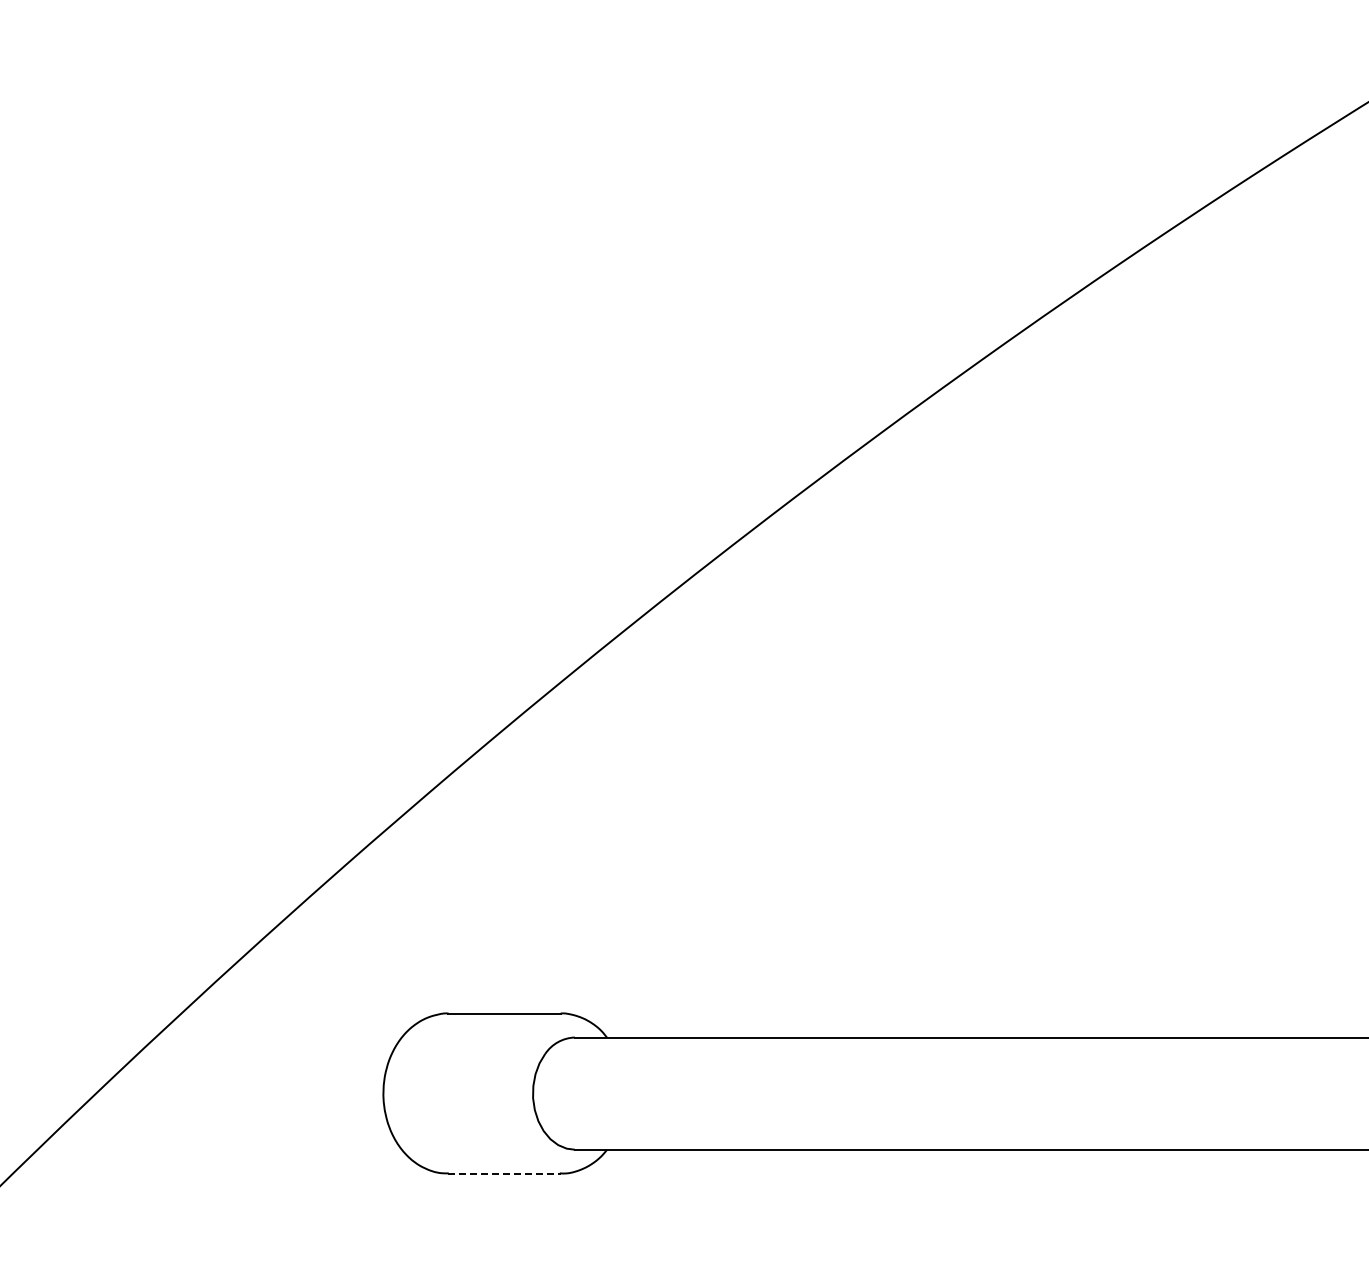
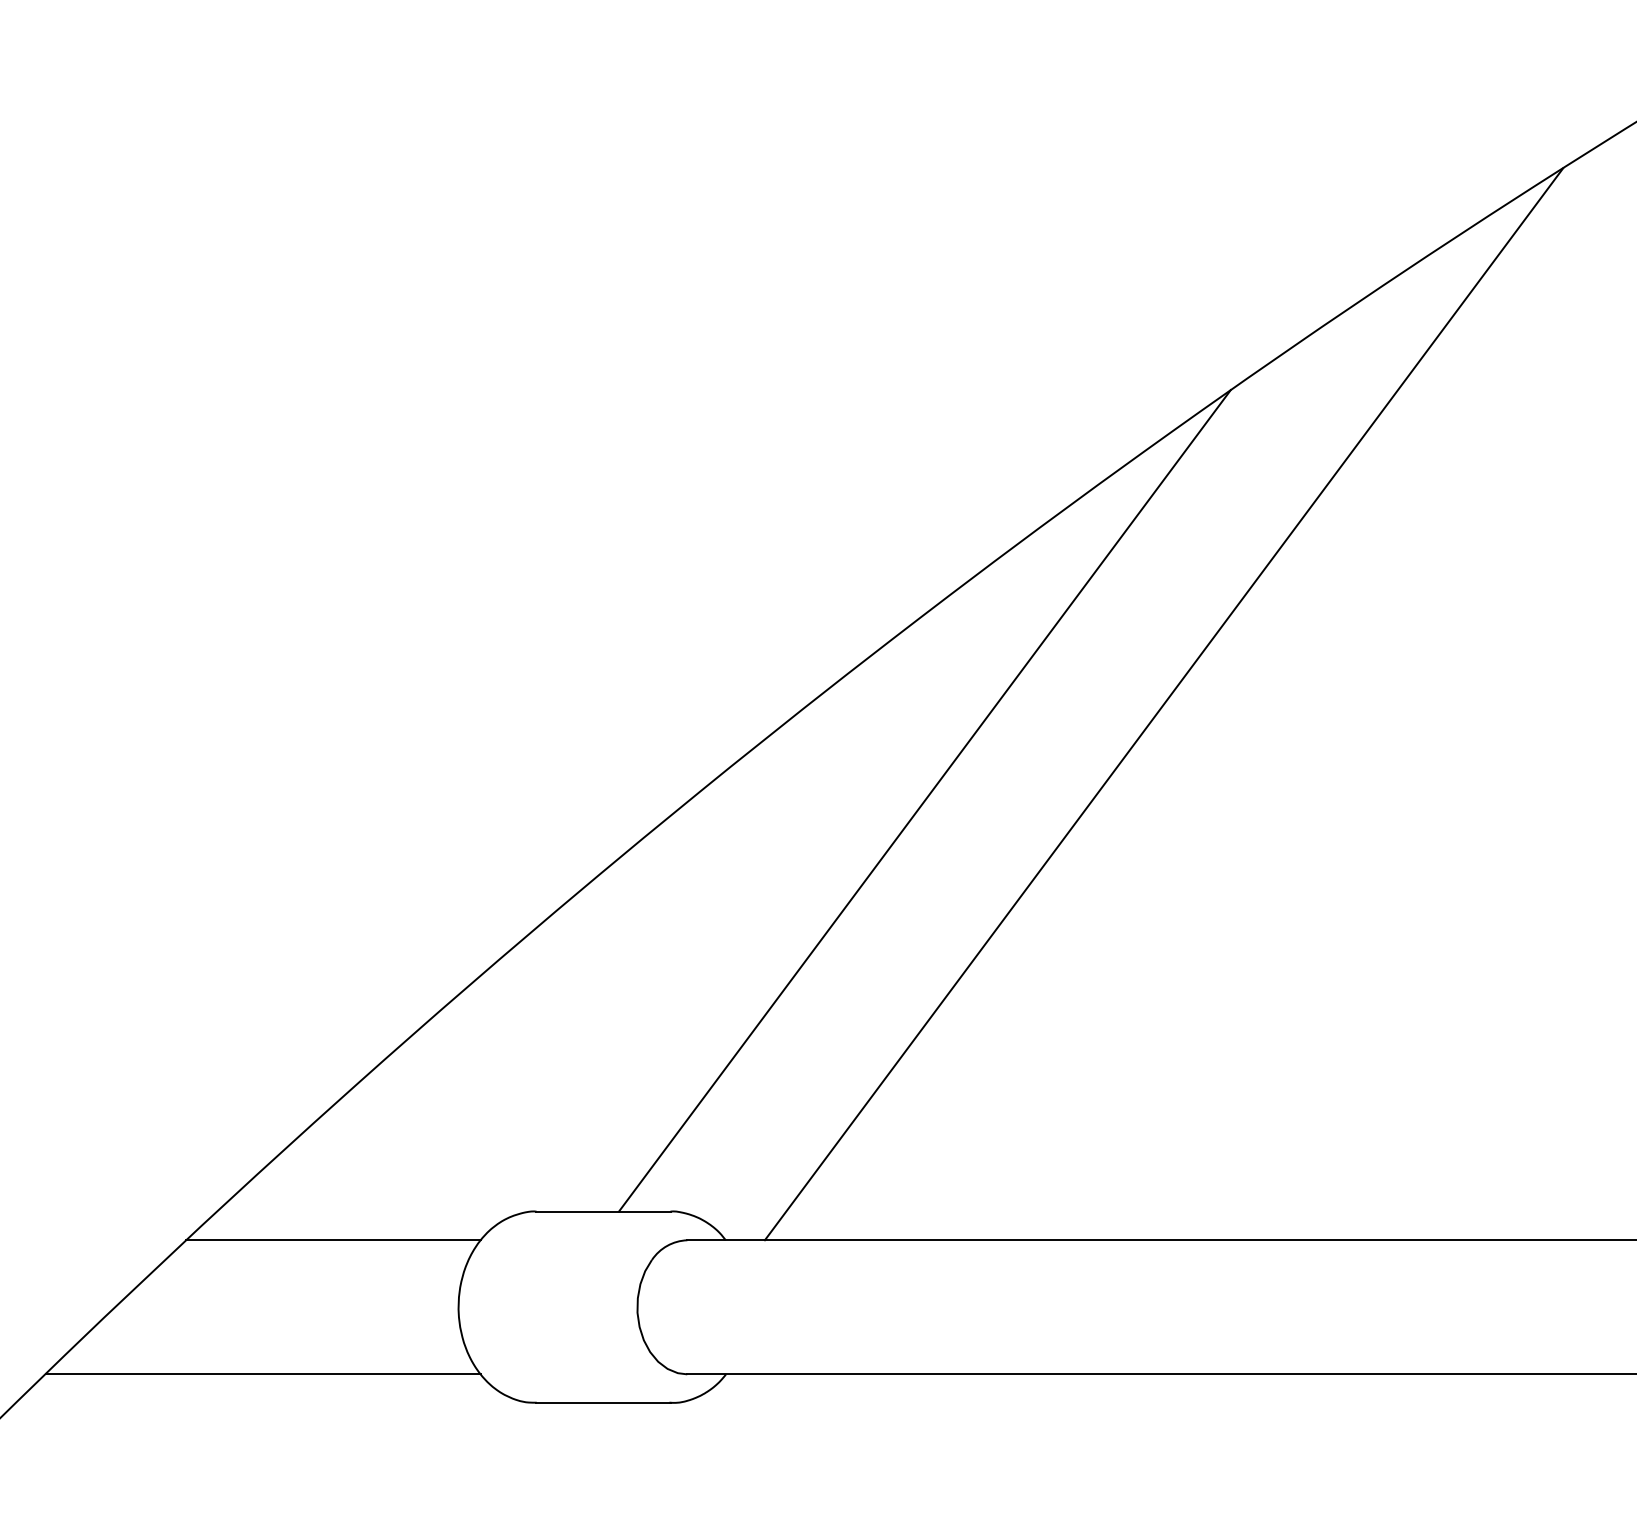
line: (973, 588) -> (1163, 703), added
line: (773, 669) -> (924, 800), added
line: (278, 1037) -> (333, 1240), added
line: (219, 1149) -> (262, 1374), added
line: (505, 1173) -> (604, 1402), dashed -> solid

